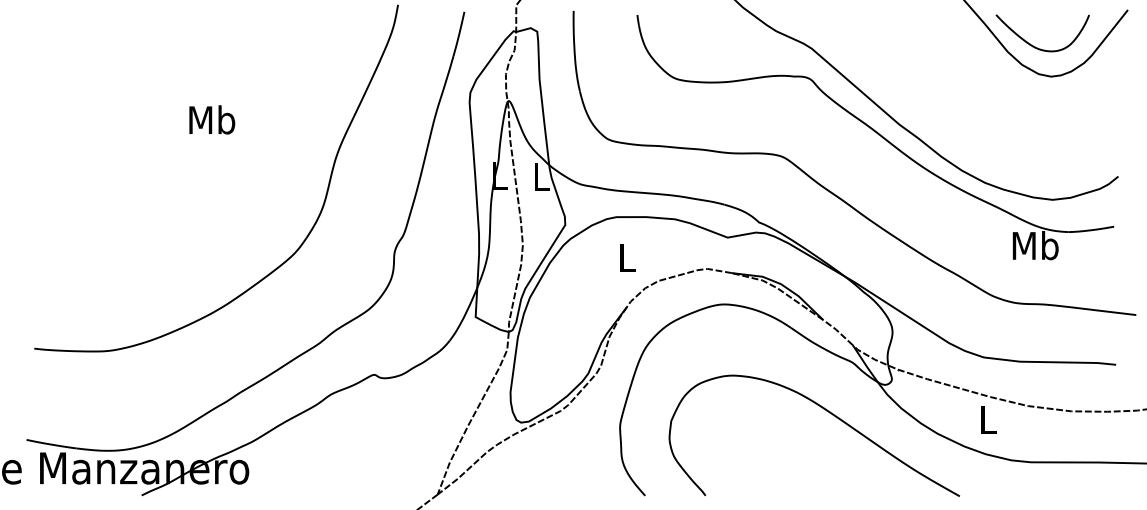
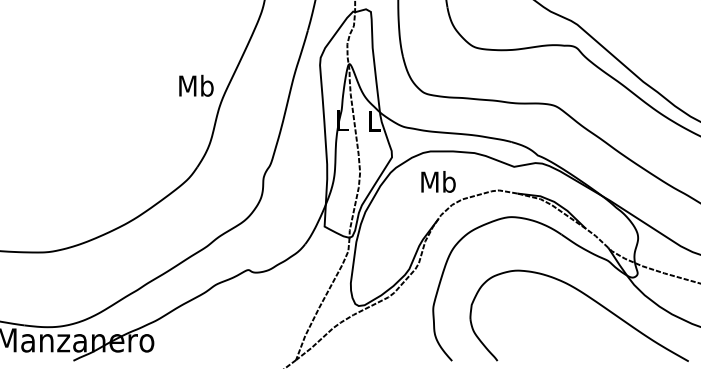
text: (212, 119) -> (196, 85), moved
text: (627, 257) -> (438, 181), L -> Mb

